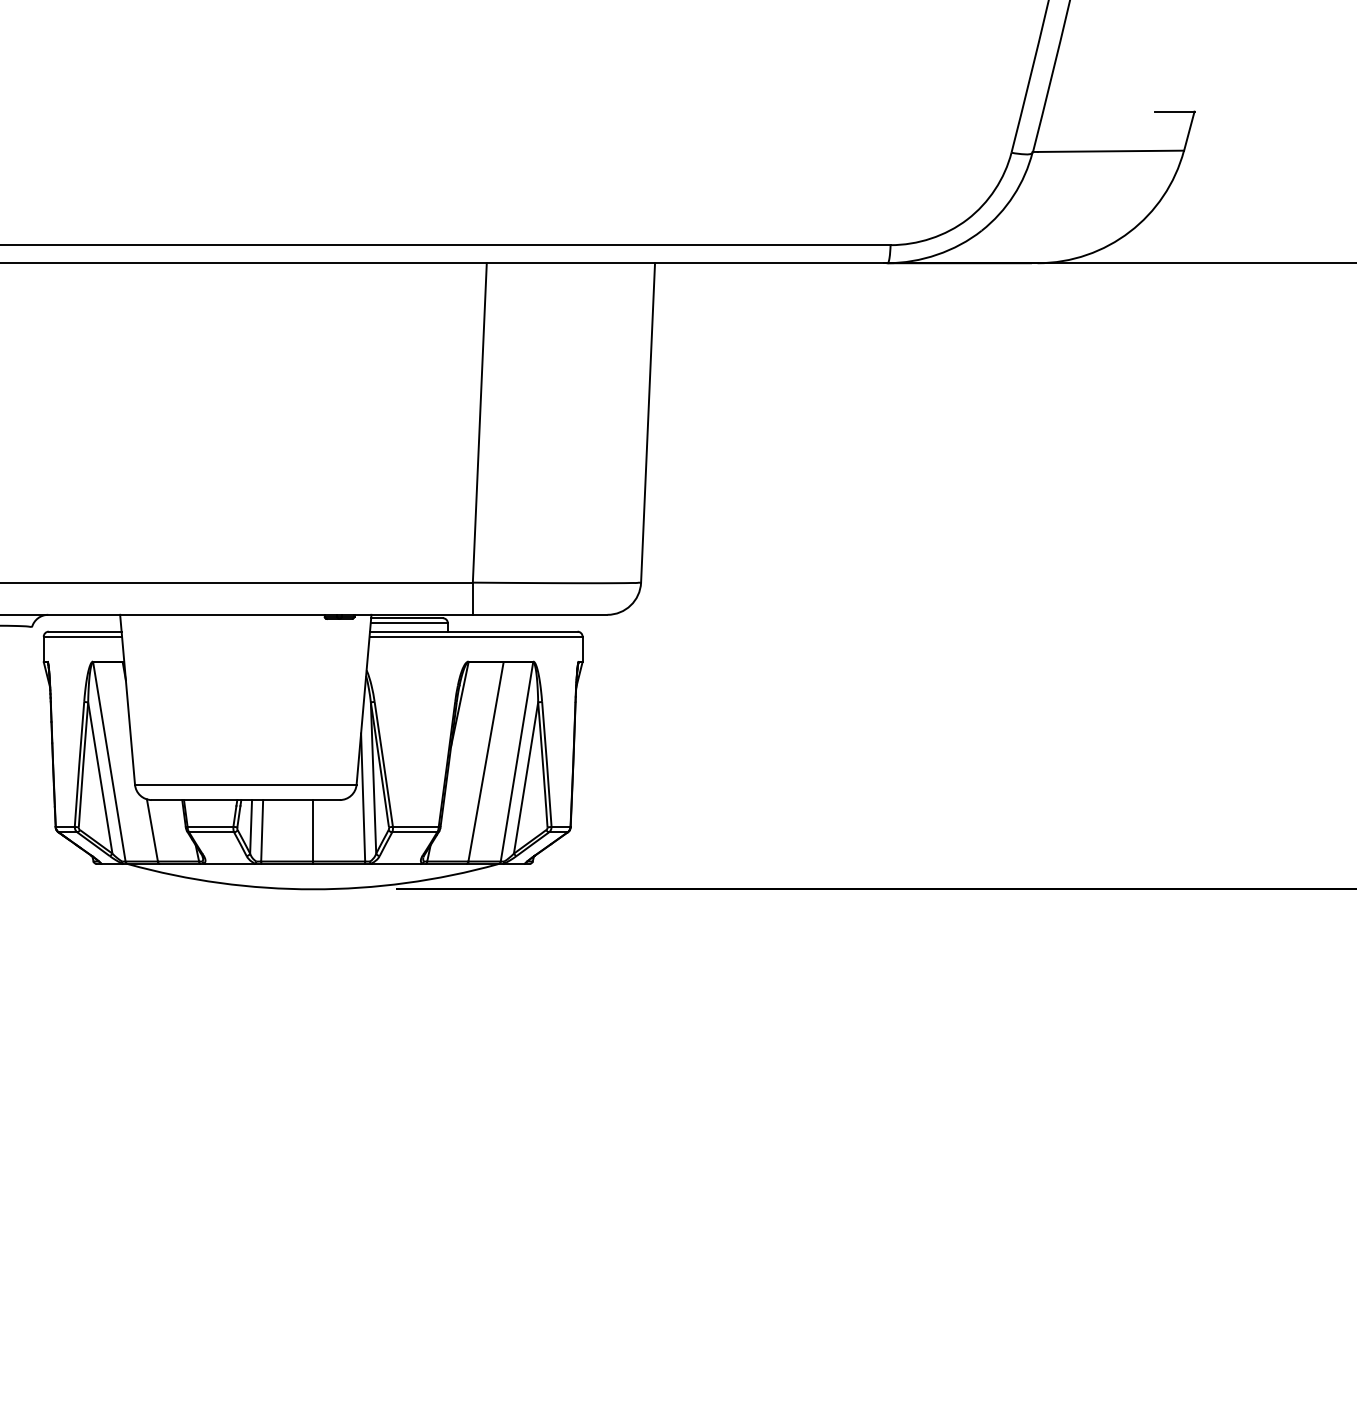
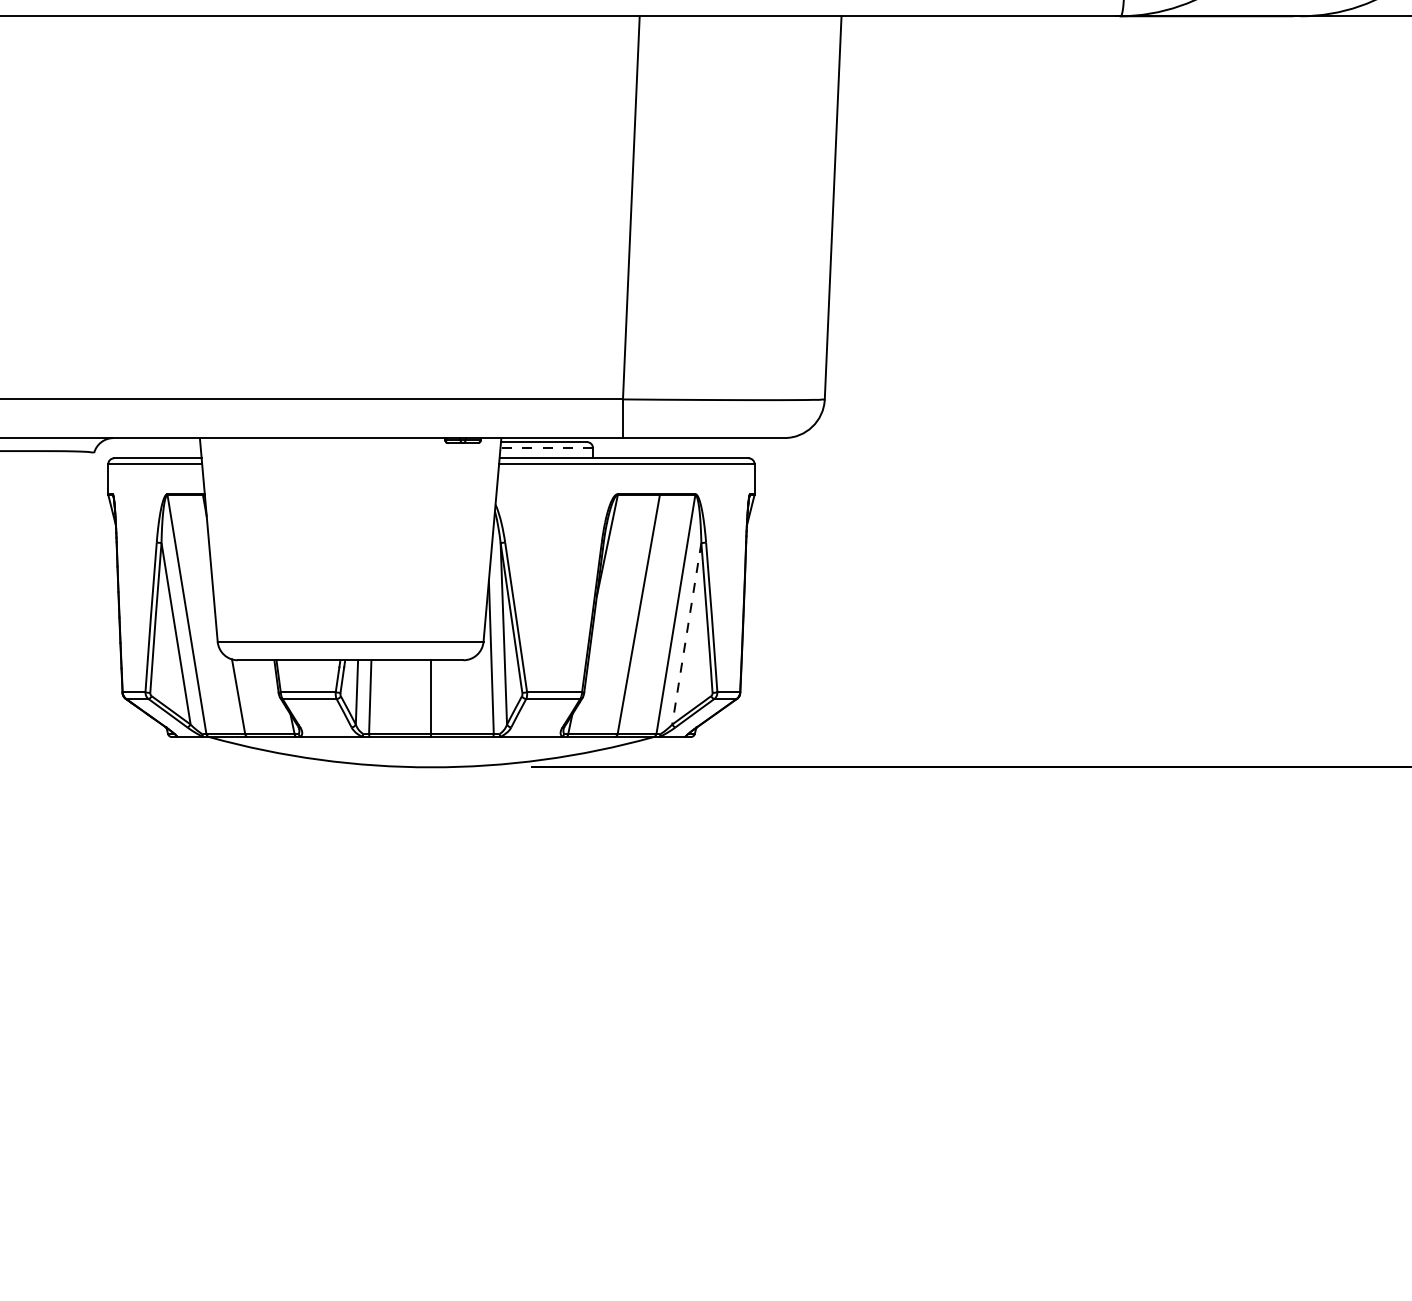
line: (409, 623) -> (546, 448), solid -> dashed
line: (526, 778) -> (687, 634), solid -> dashed

